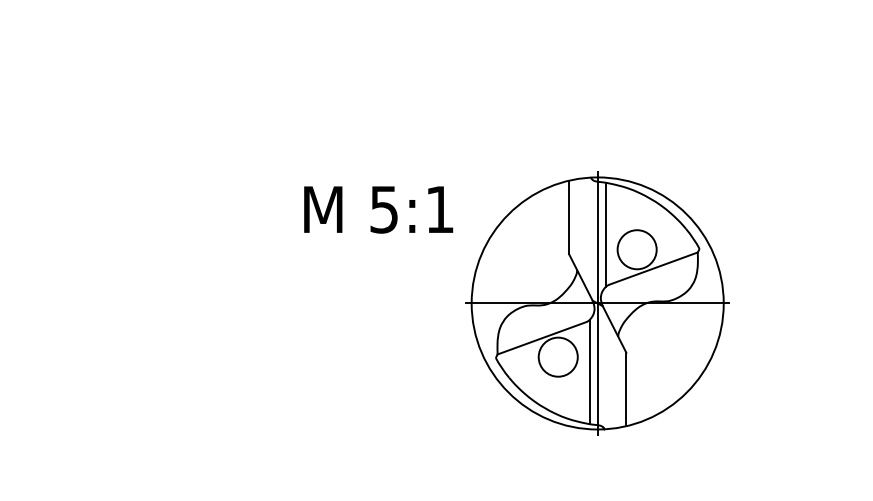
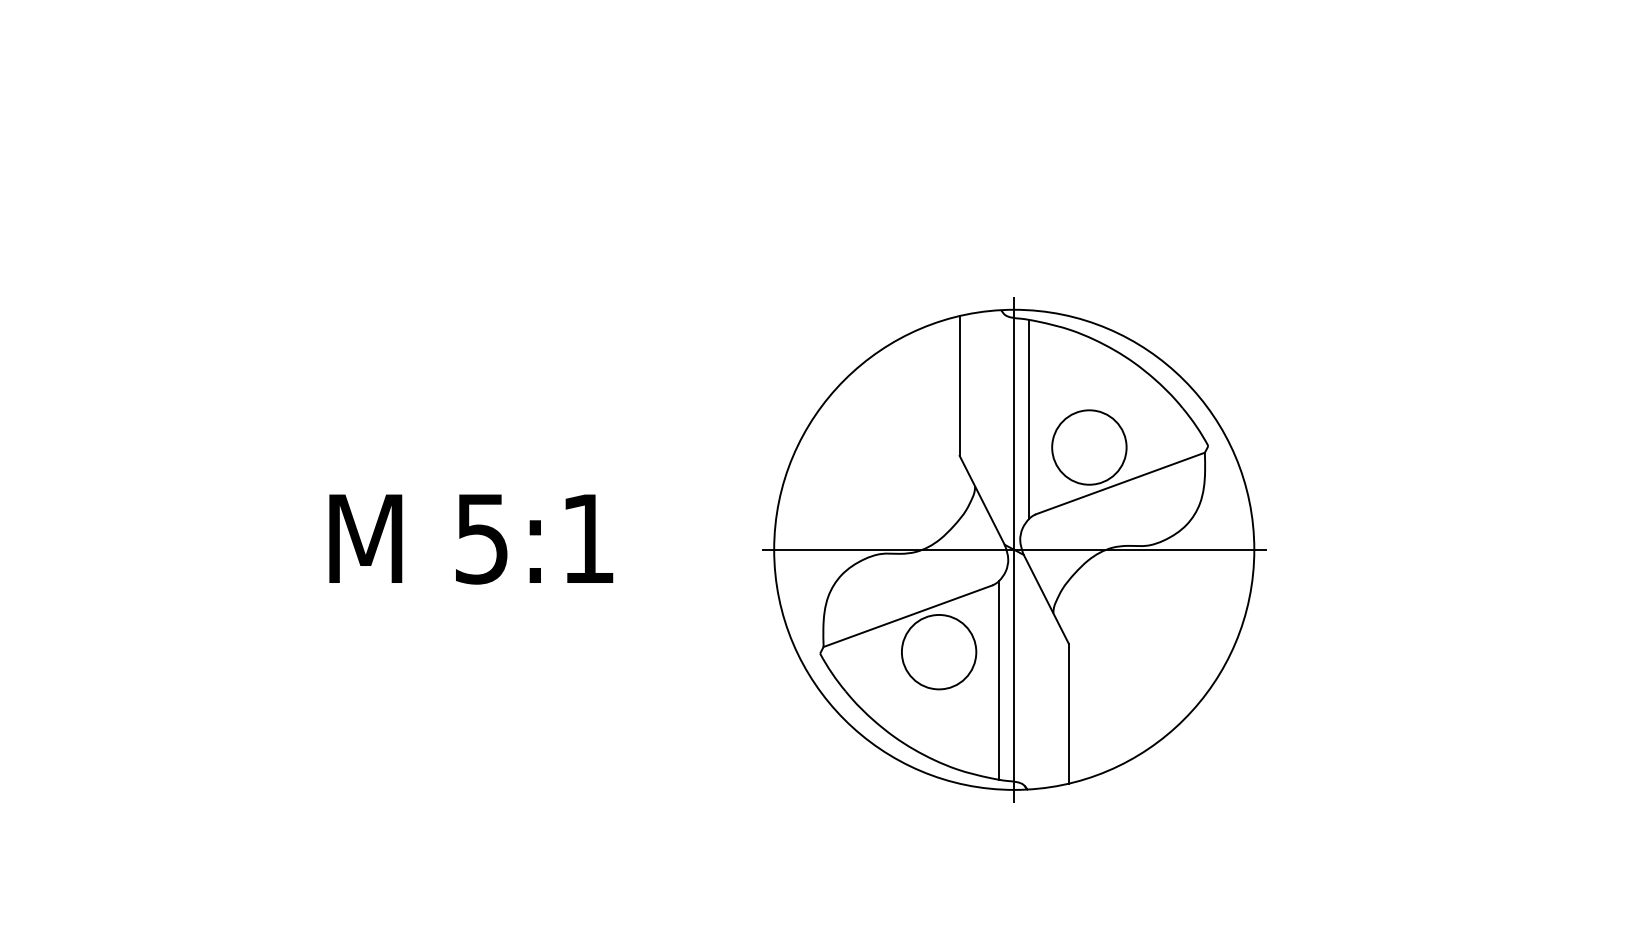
text: (378, 209) -> (470, 538), moved

